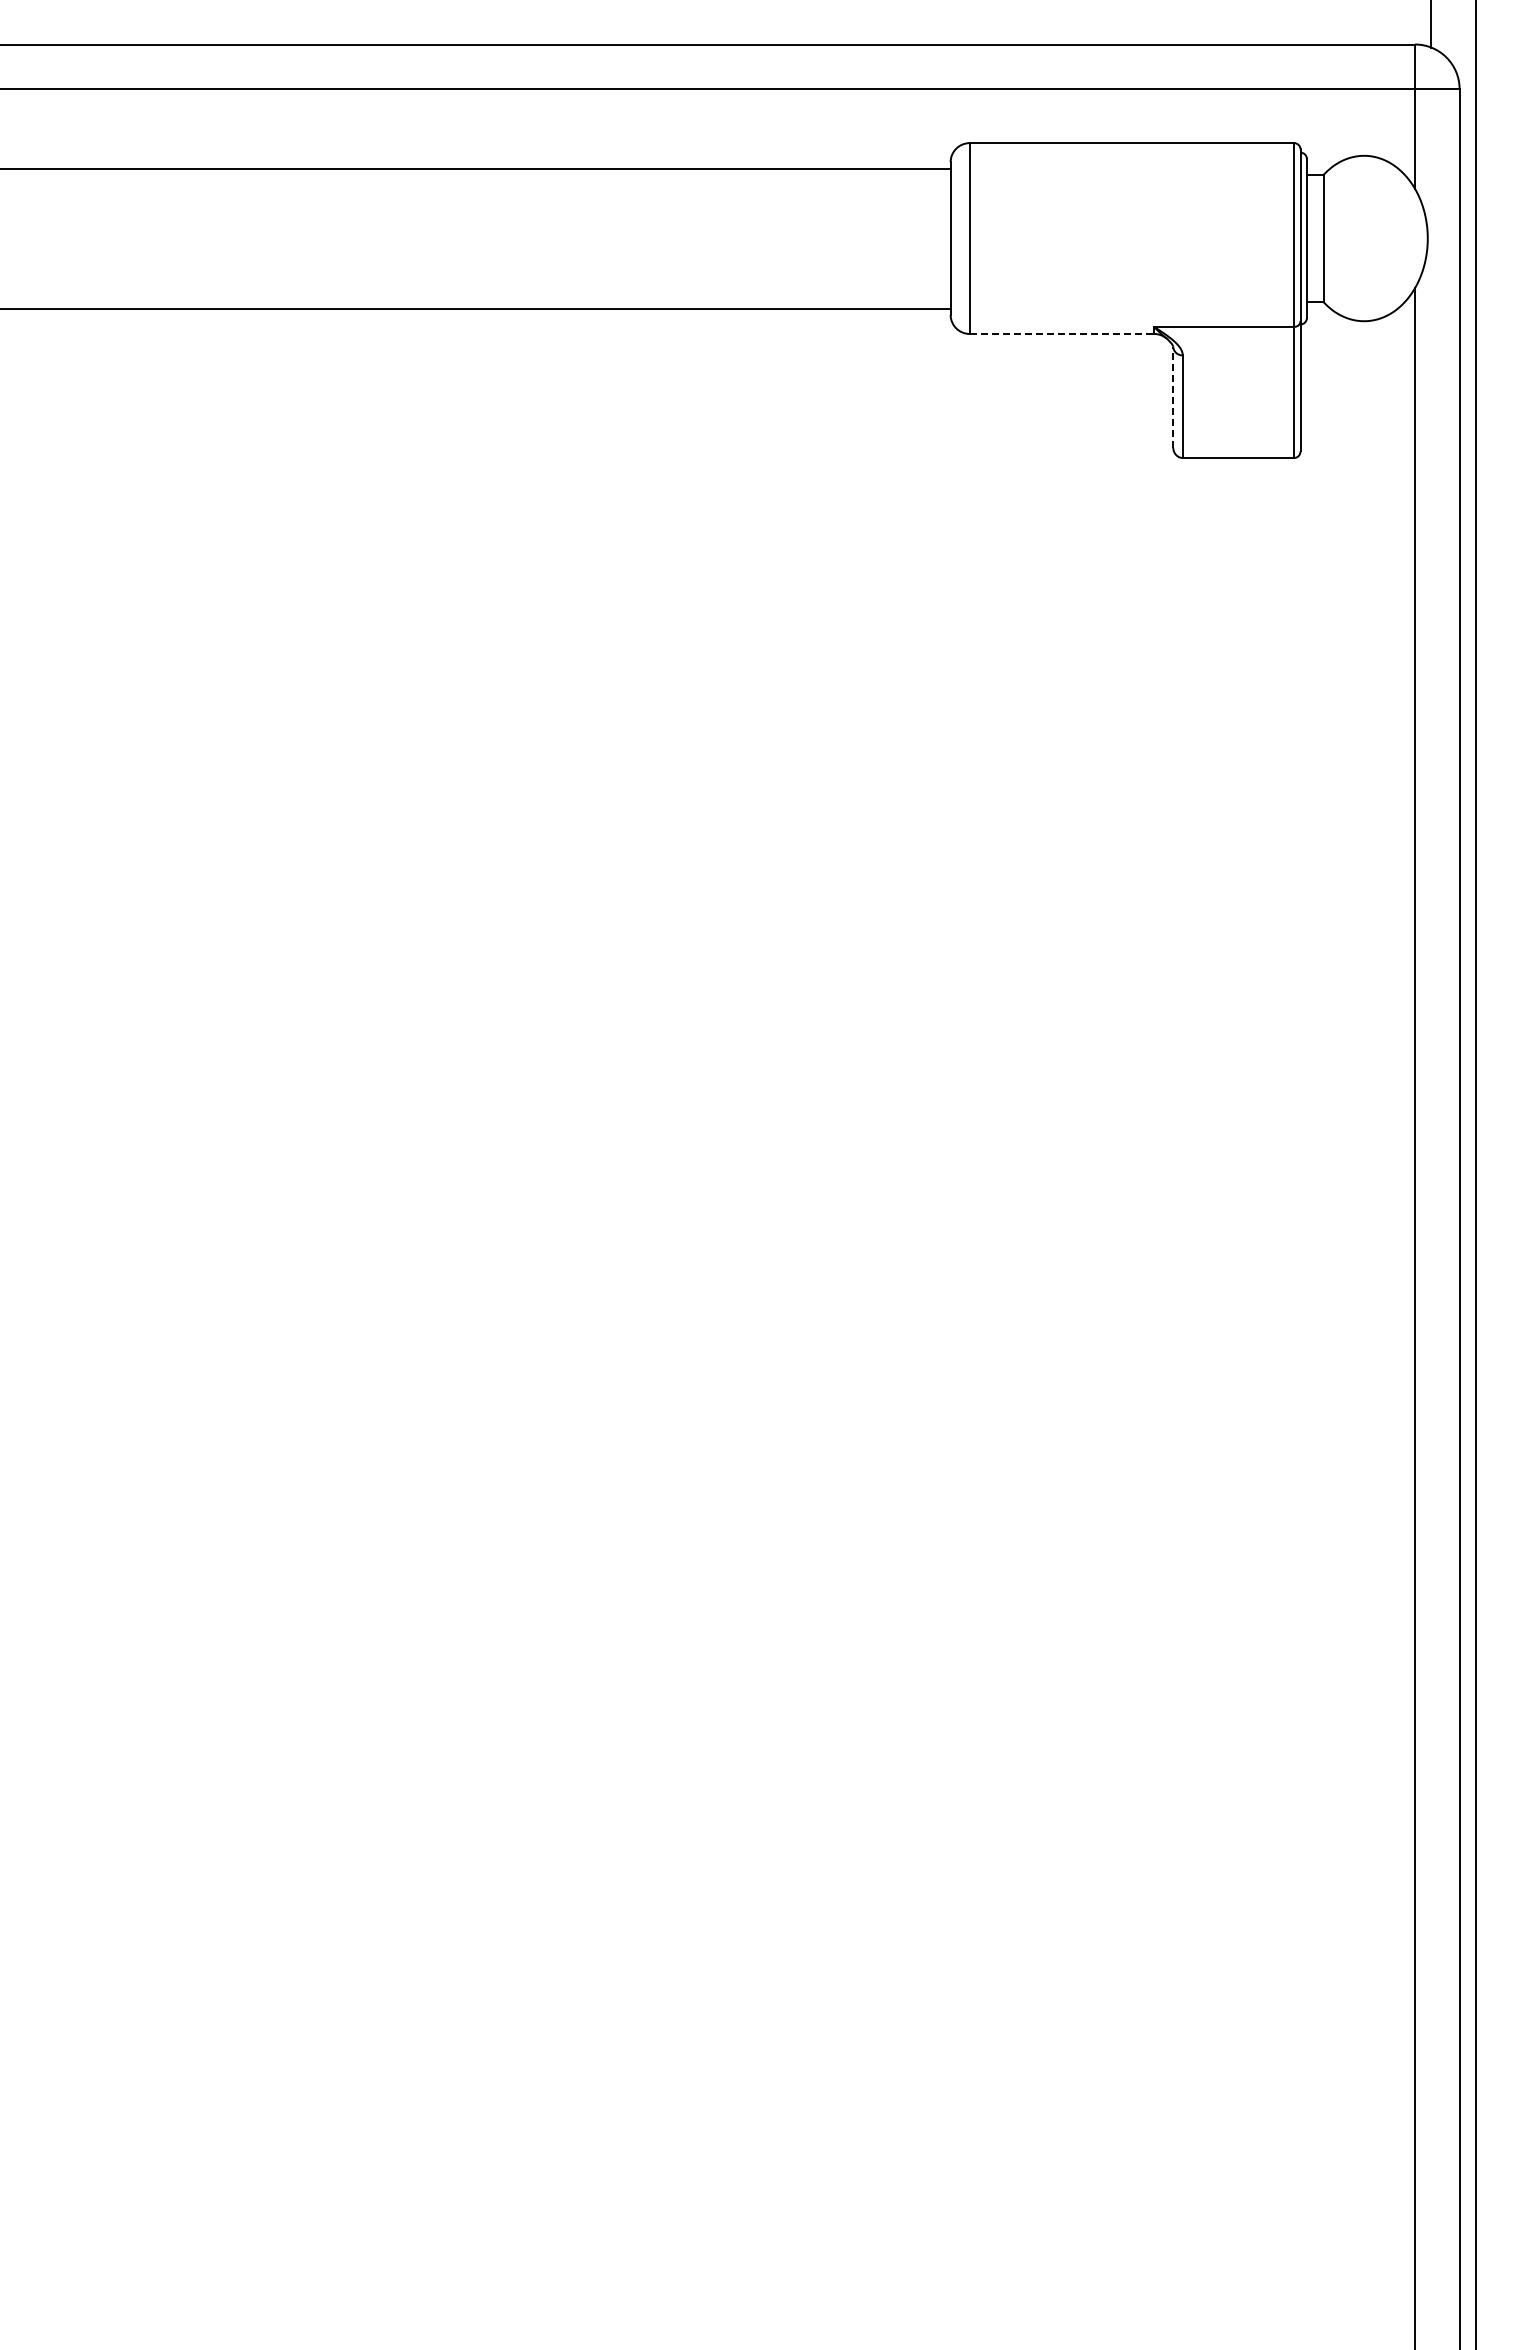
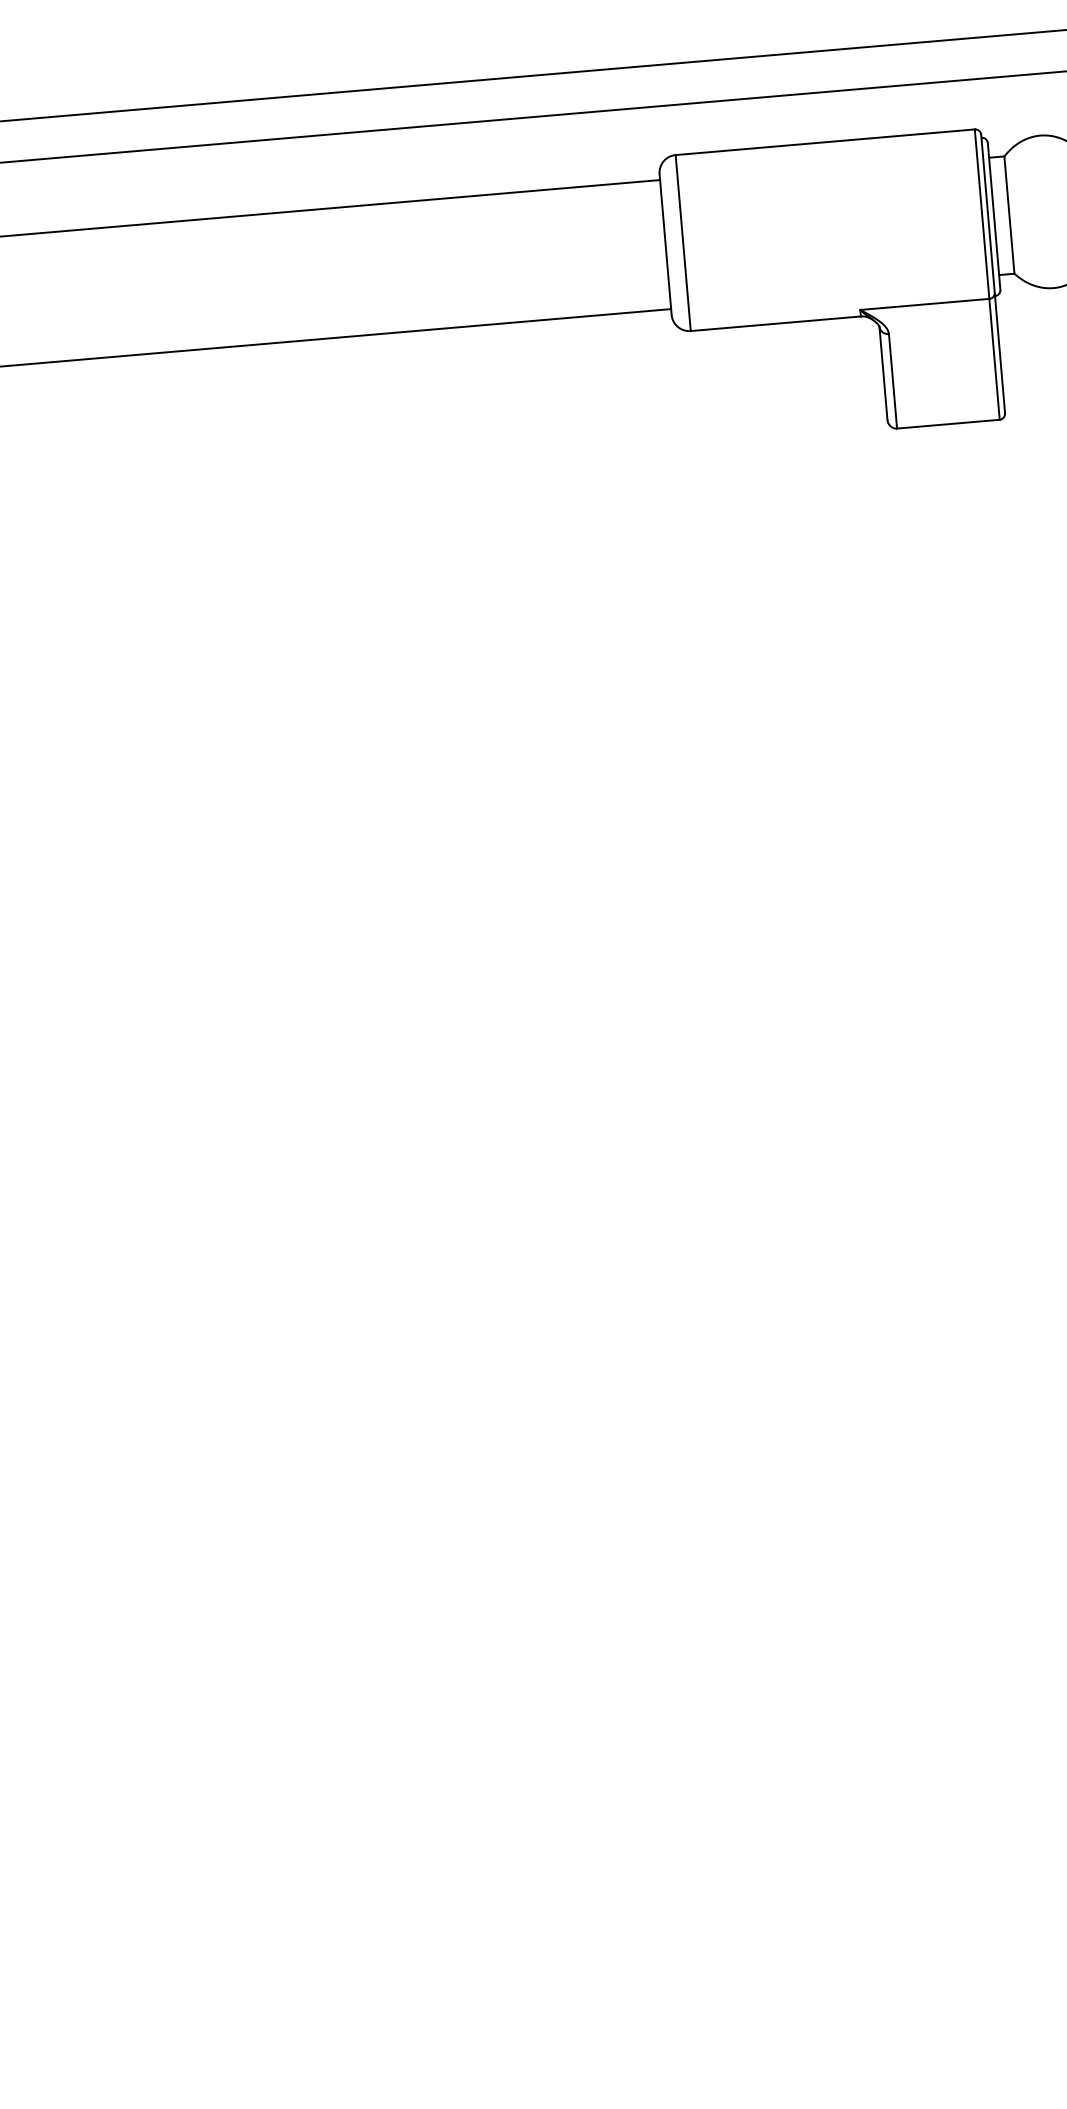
line: (1062, 333) -> (776, 323), dashed -> solid
line: (1173, 397) -> (883, 373), dashed -> solid

